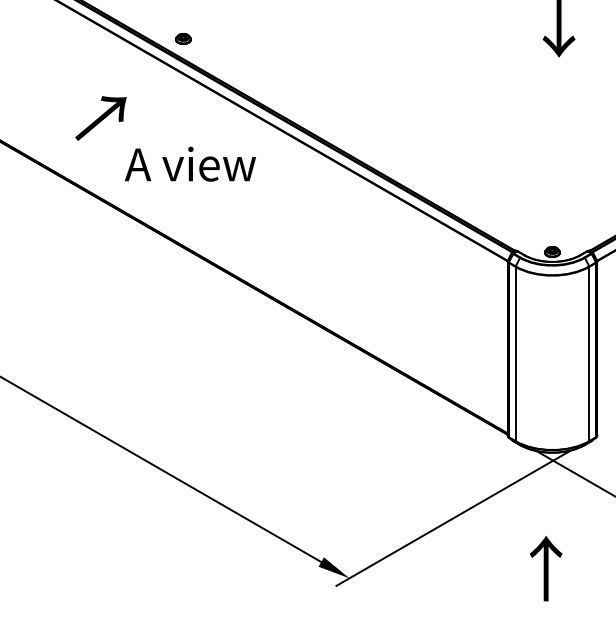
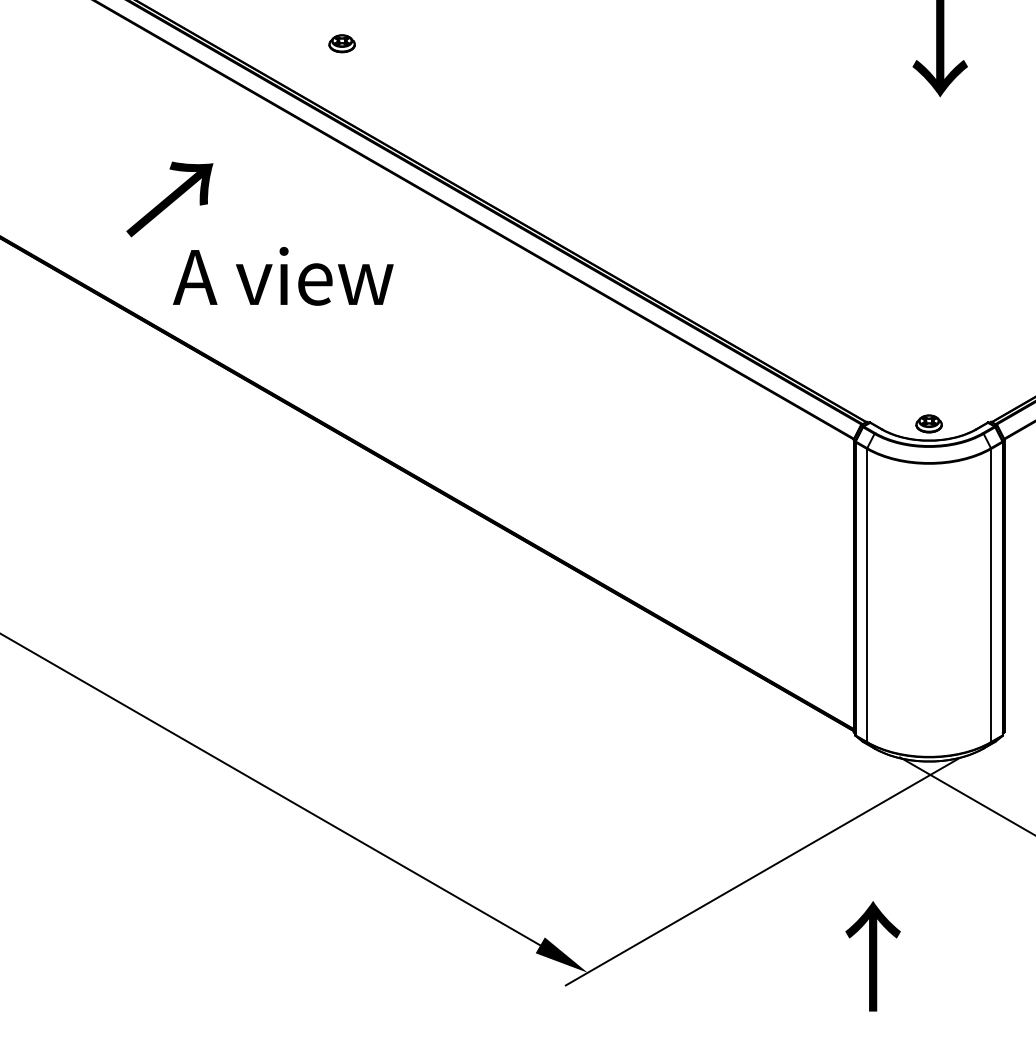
part: (182, 38) -> (340, 43), moved
text: (190, 163) -> (283, 275), moved
text: (545, 568) -> (872, 956), moved

